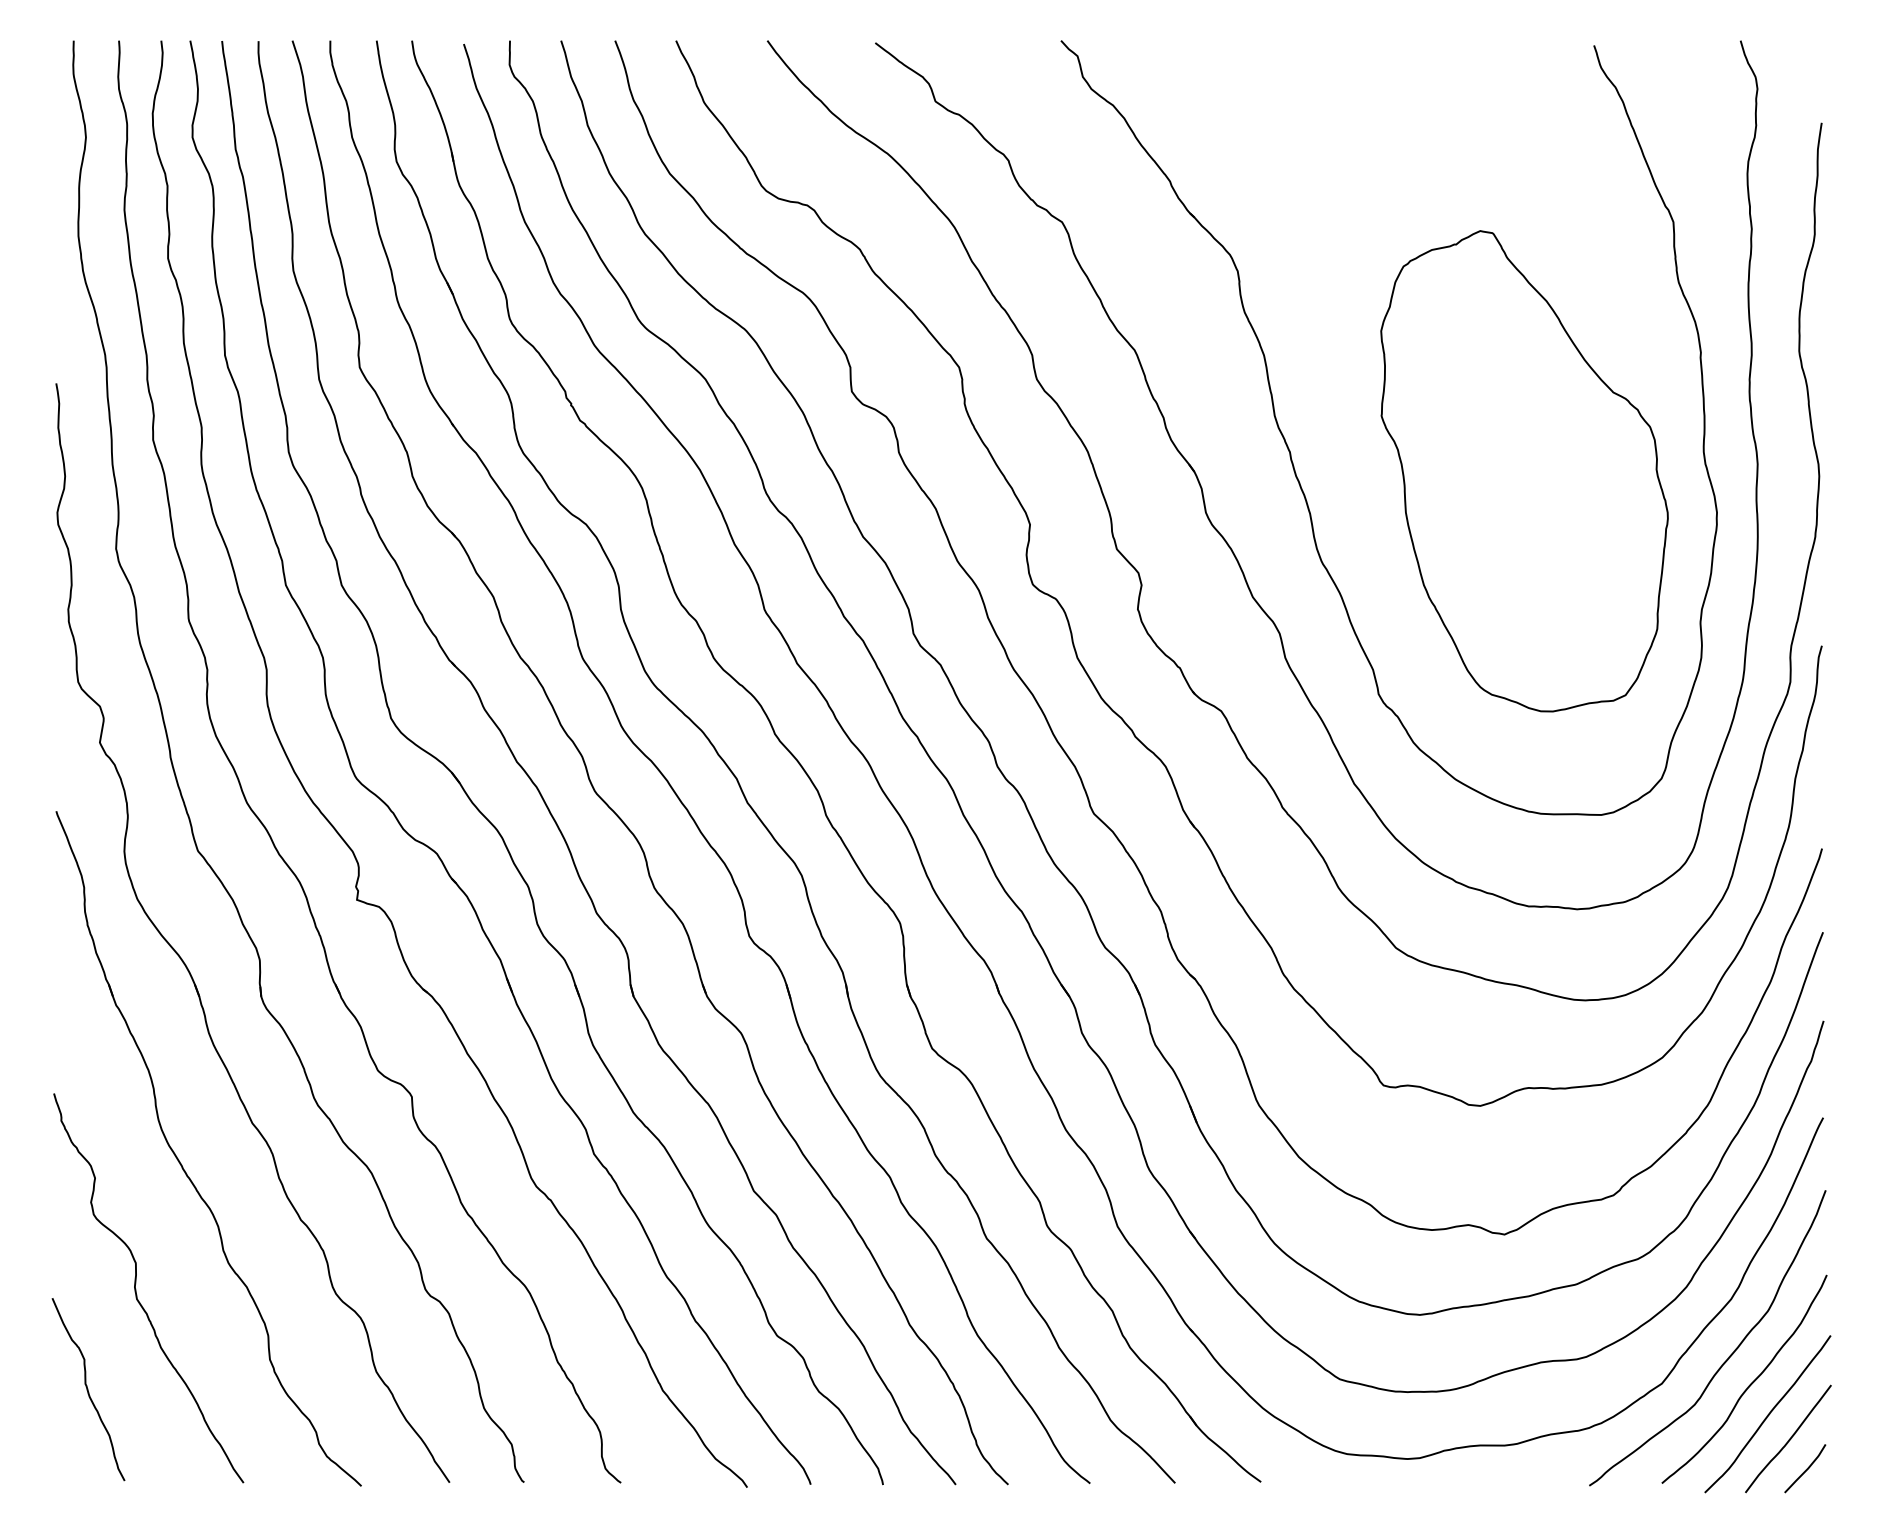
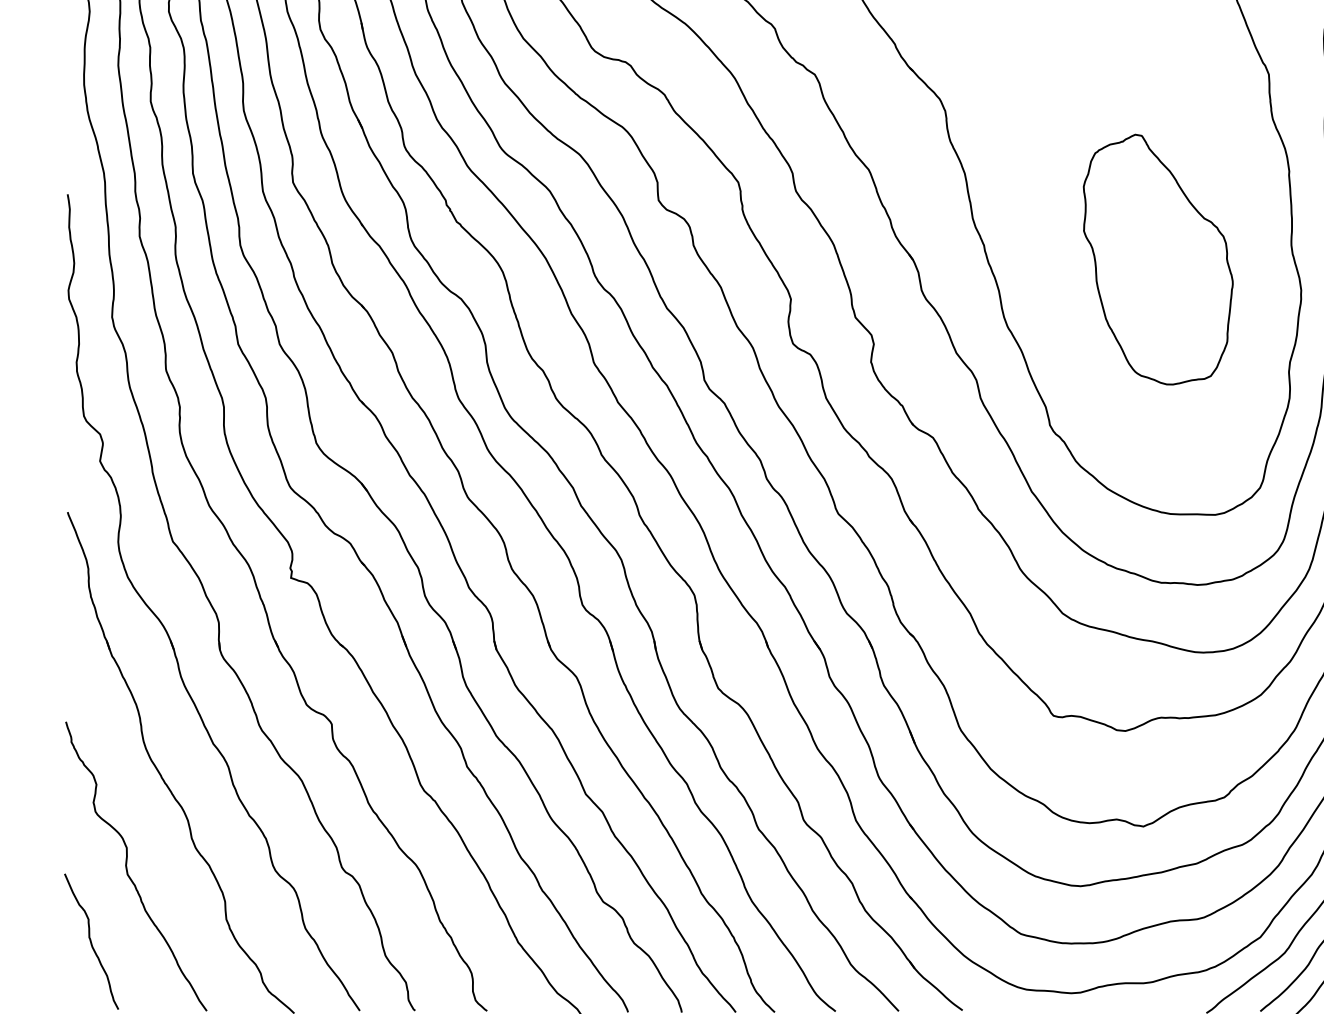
part: (1524, 471) -> (1158, 259), size x0.7

